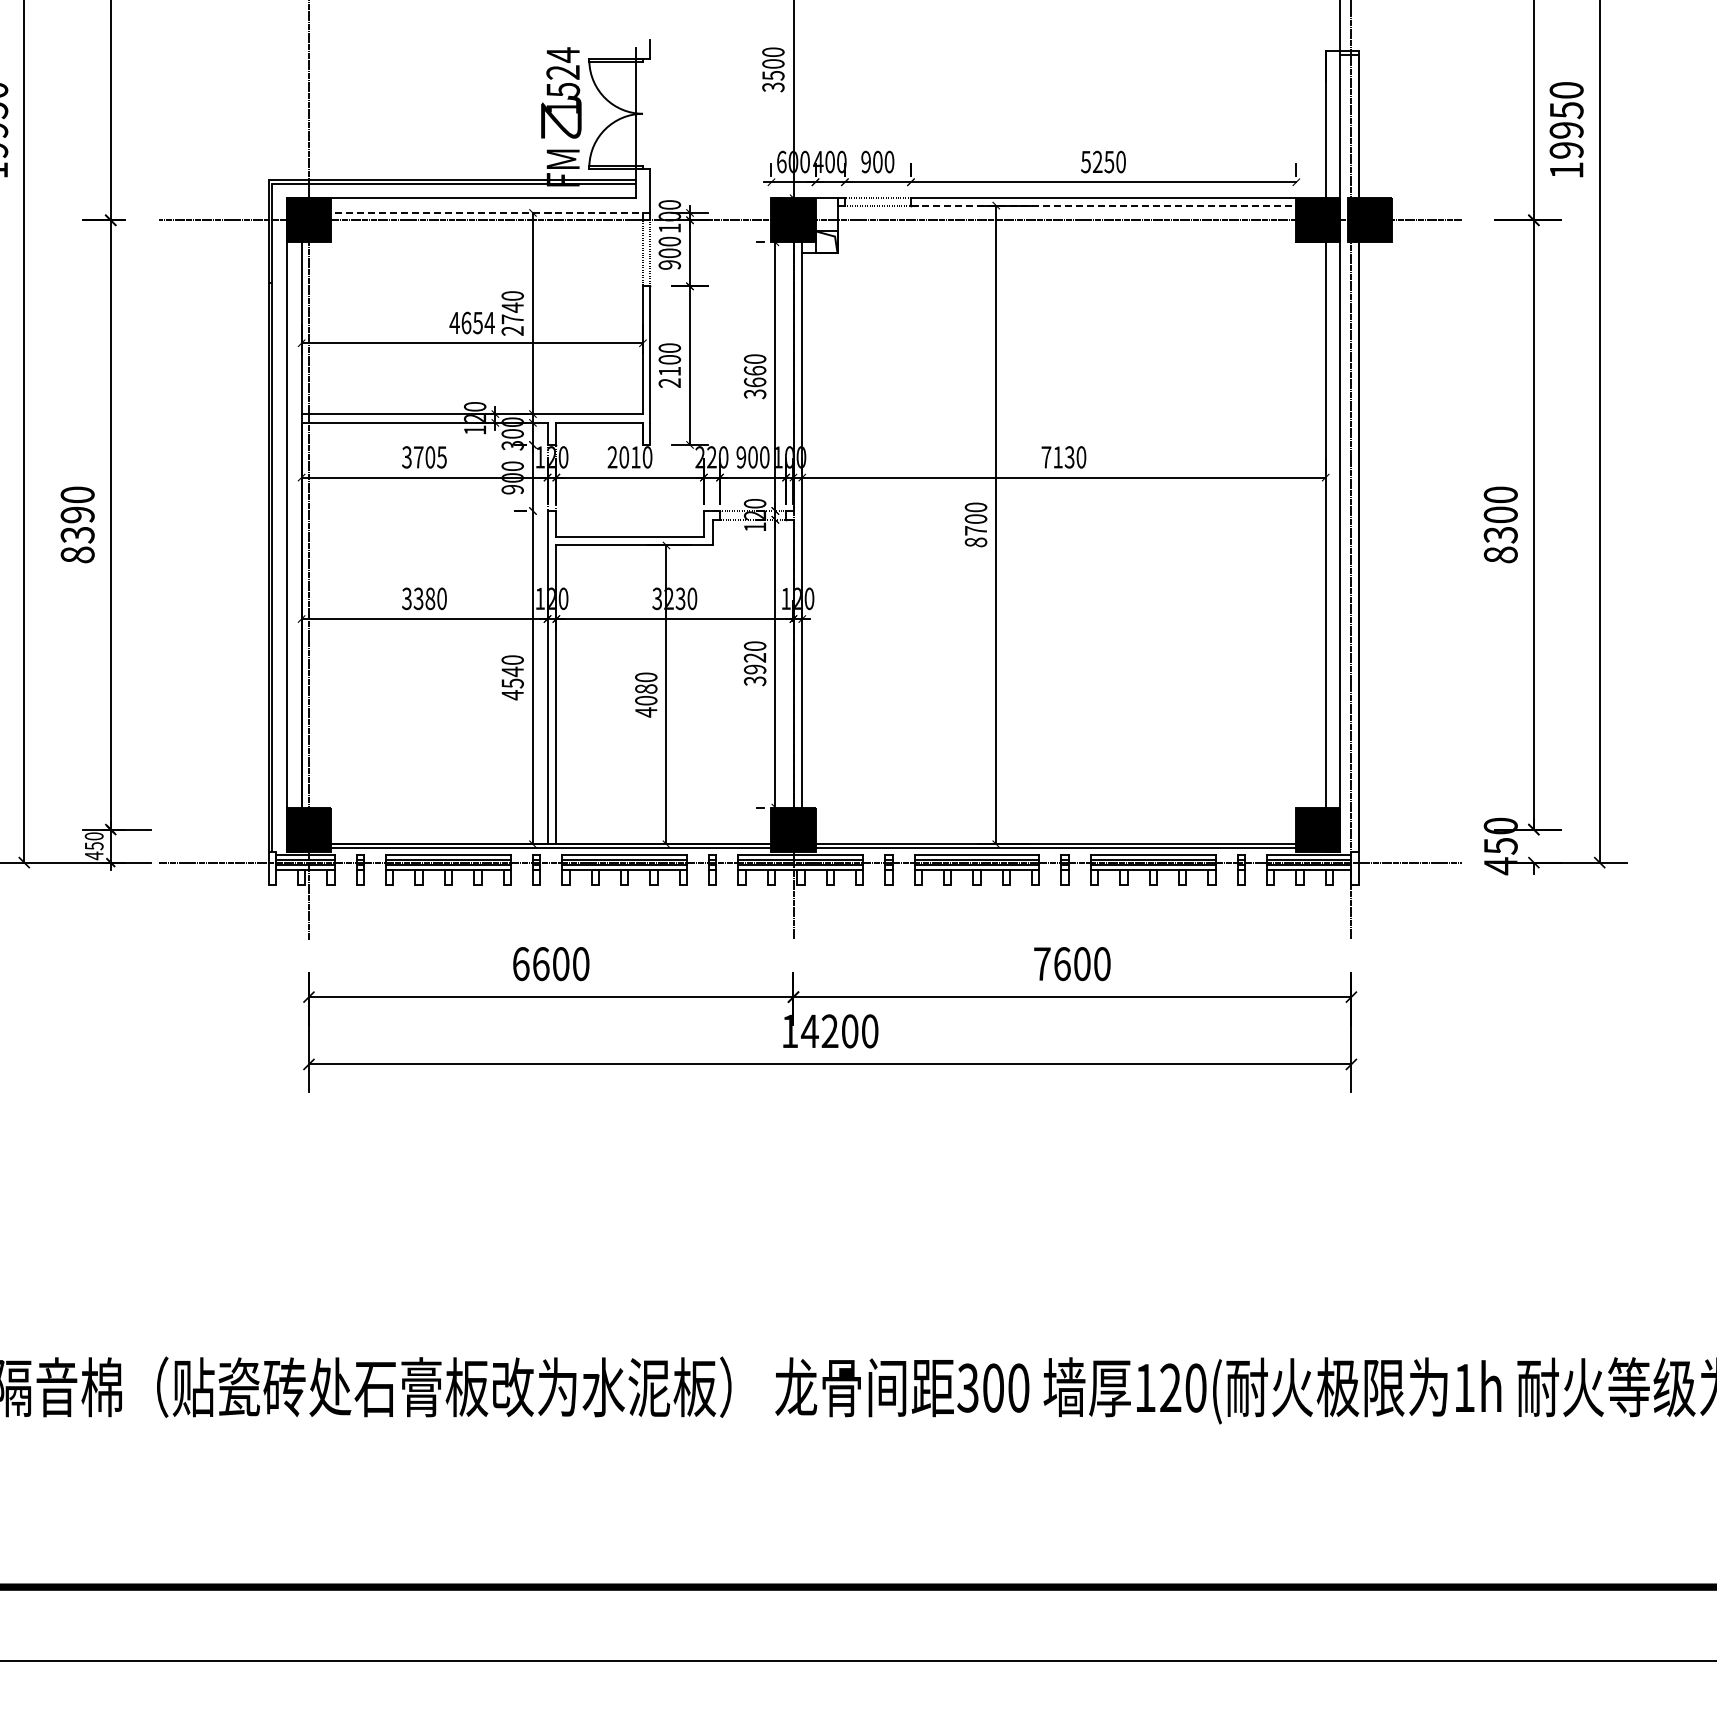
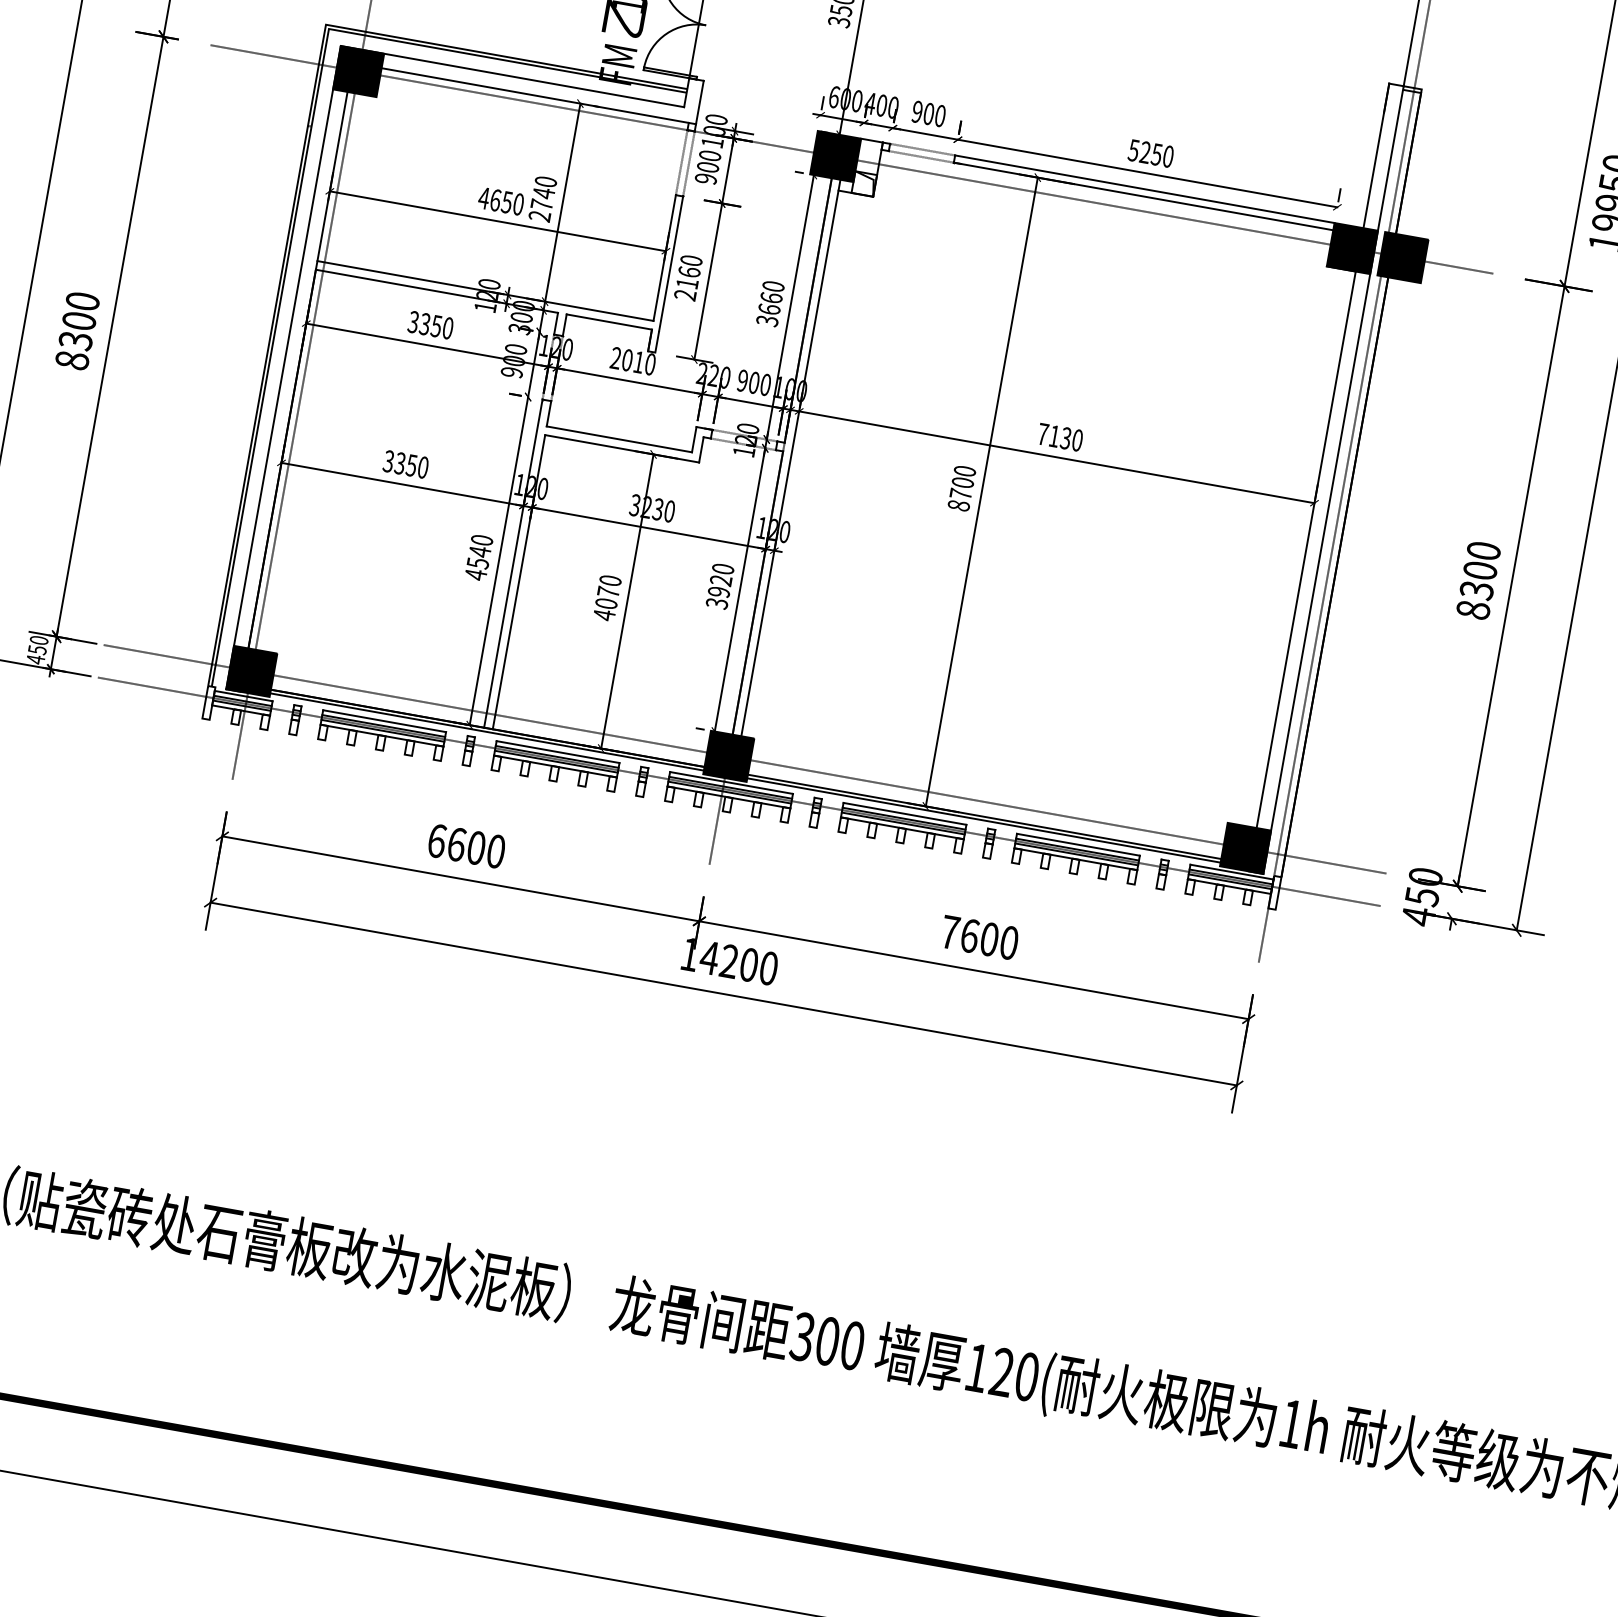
line: (1103, 205) -> (1143, 196), dashed -> solid
line: (490, 212) -> (538, 95), dashed -> solid
text: (489, 322) -> (518, 203), 4654 -> 4650
text: (669, 359) -> (689, 271), 2100 -> 2160
text: (429, 457) -> (435, 326), 3705 -> 3350
text: (77, 514) -> (79, 320), 8390 -> 8300
text: (430, 598) -> (411, 465), 3380 -> 3350
text: (646, 688) -> (608, 591), 4080 -> 4070
line: (809, 829) -> (744, 759), added

